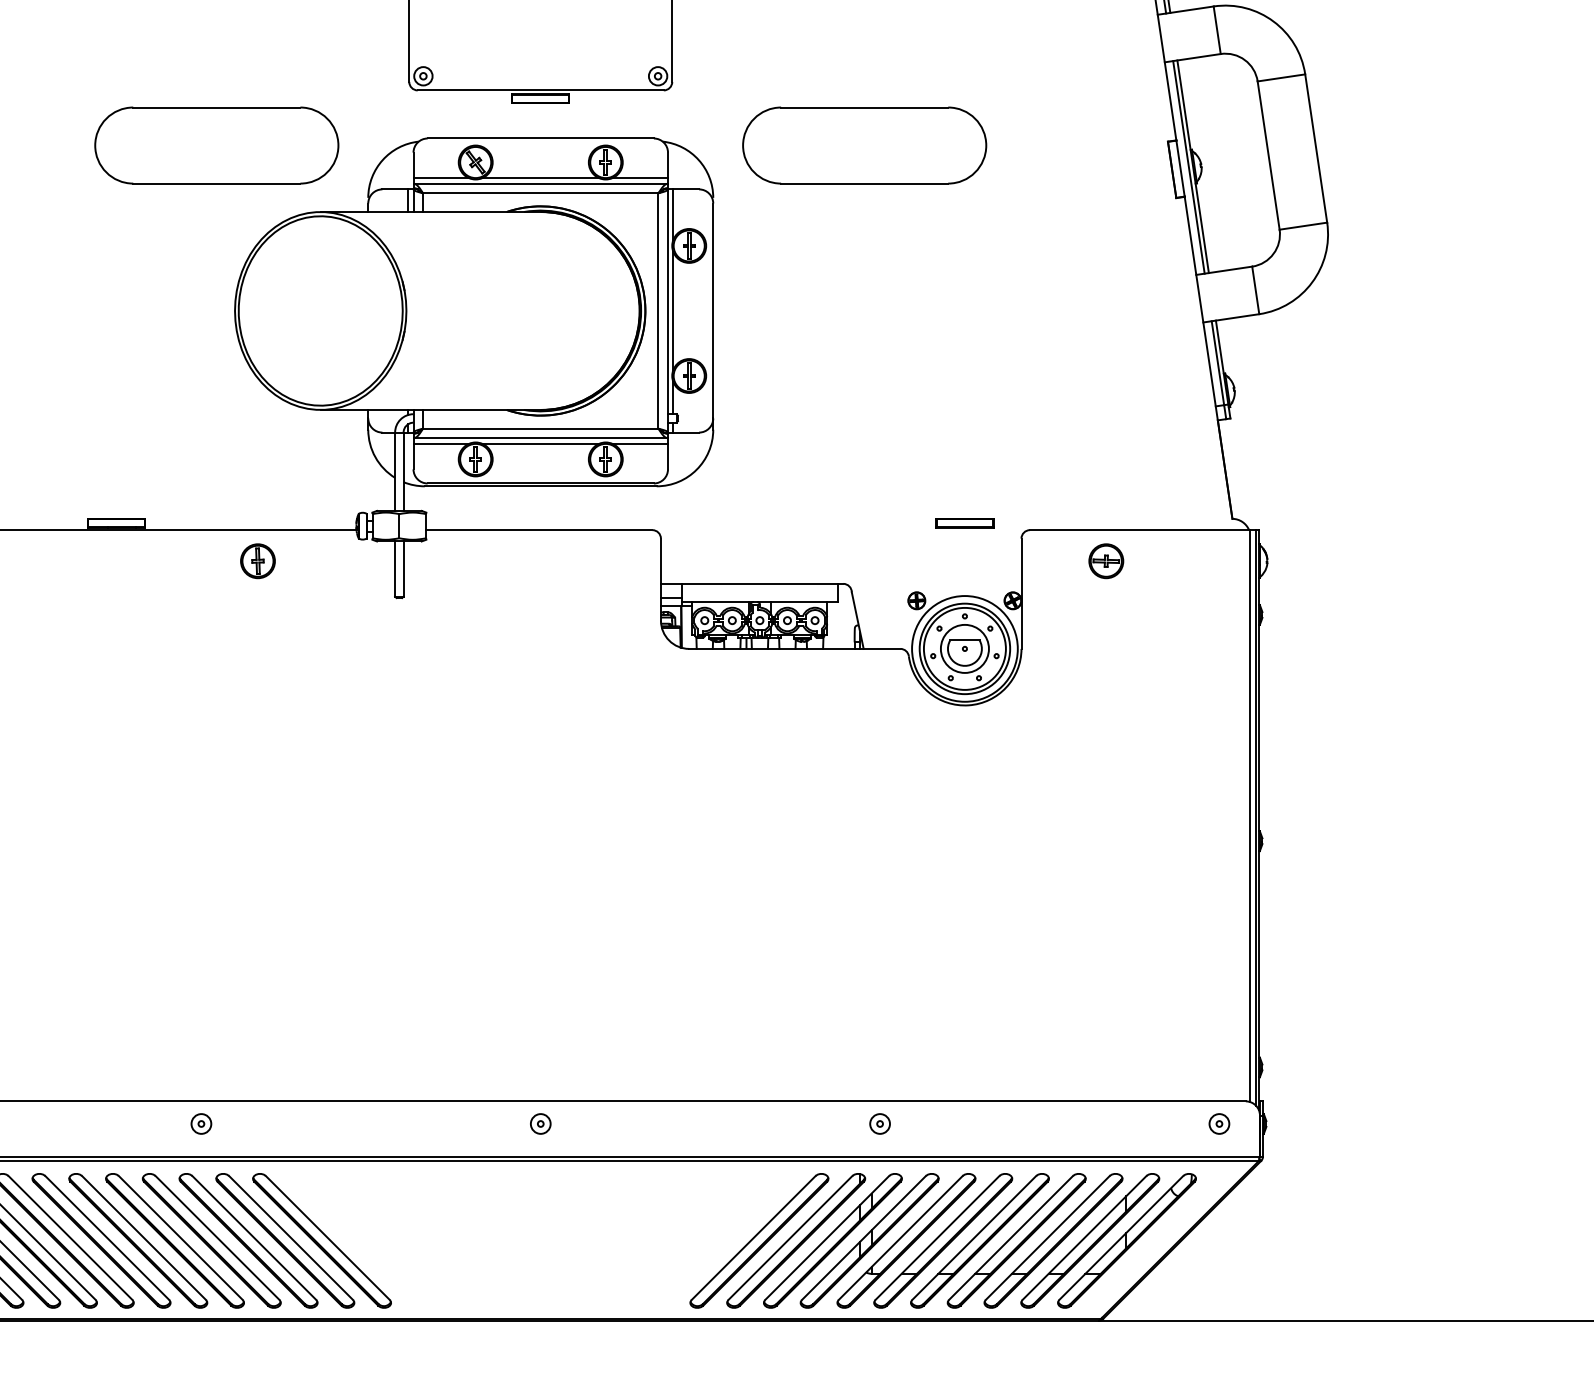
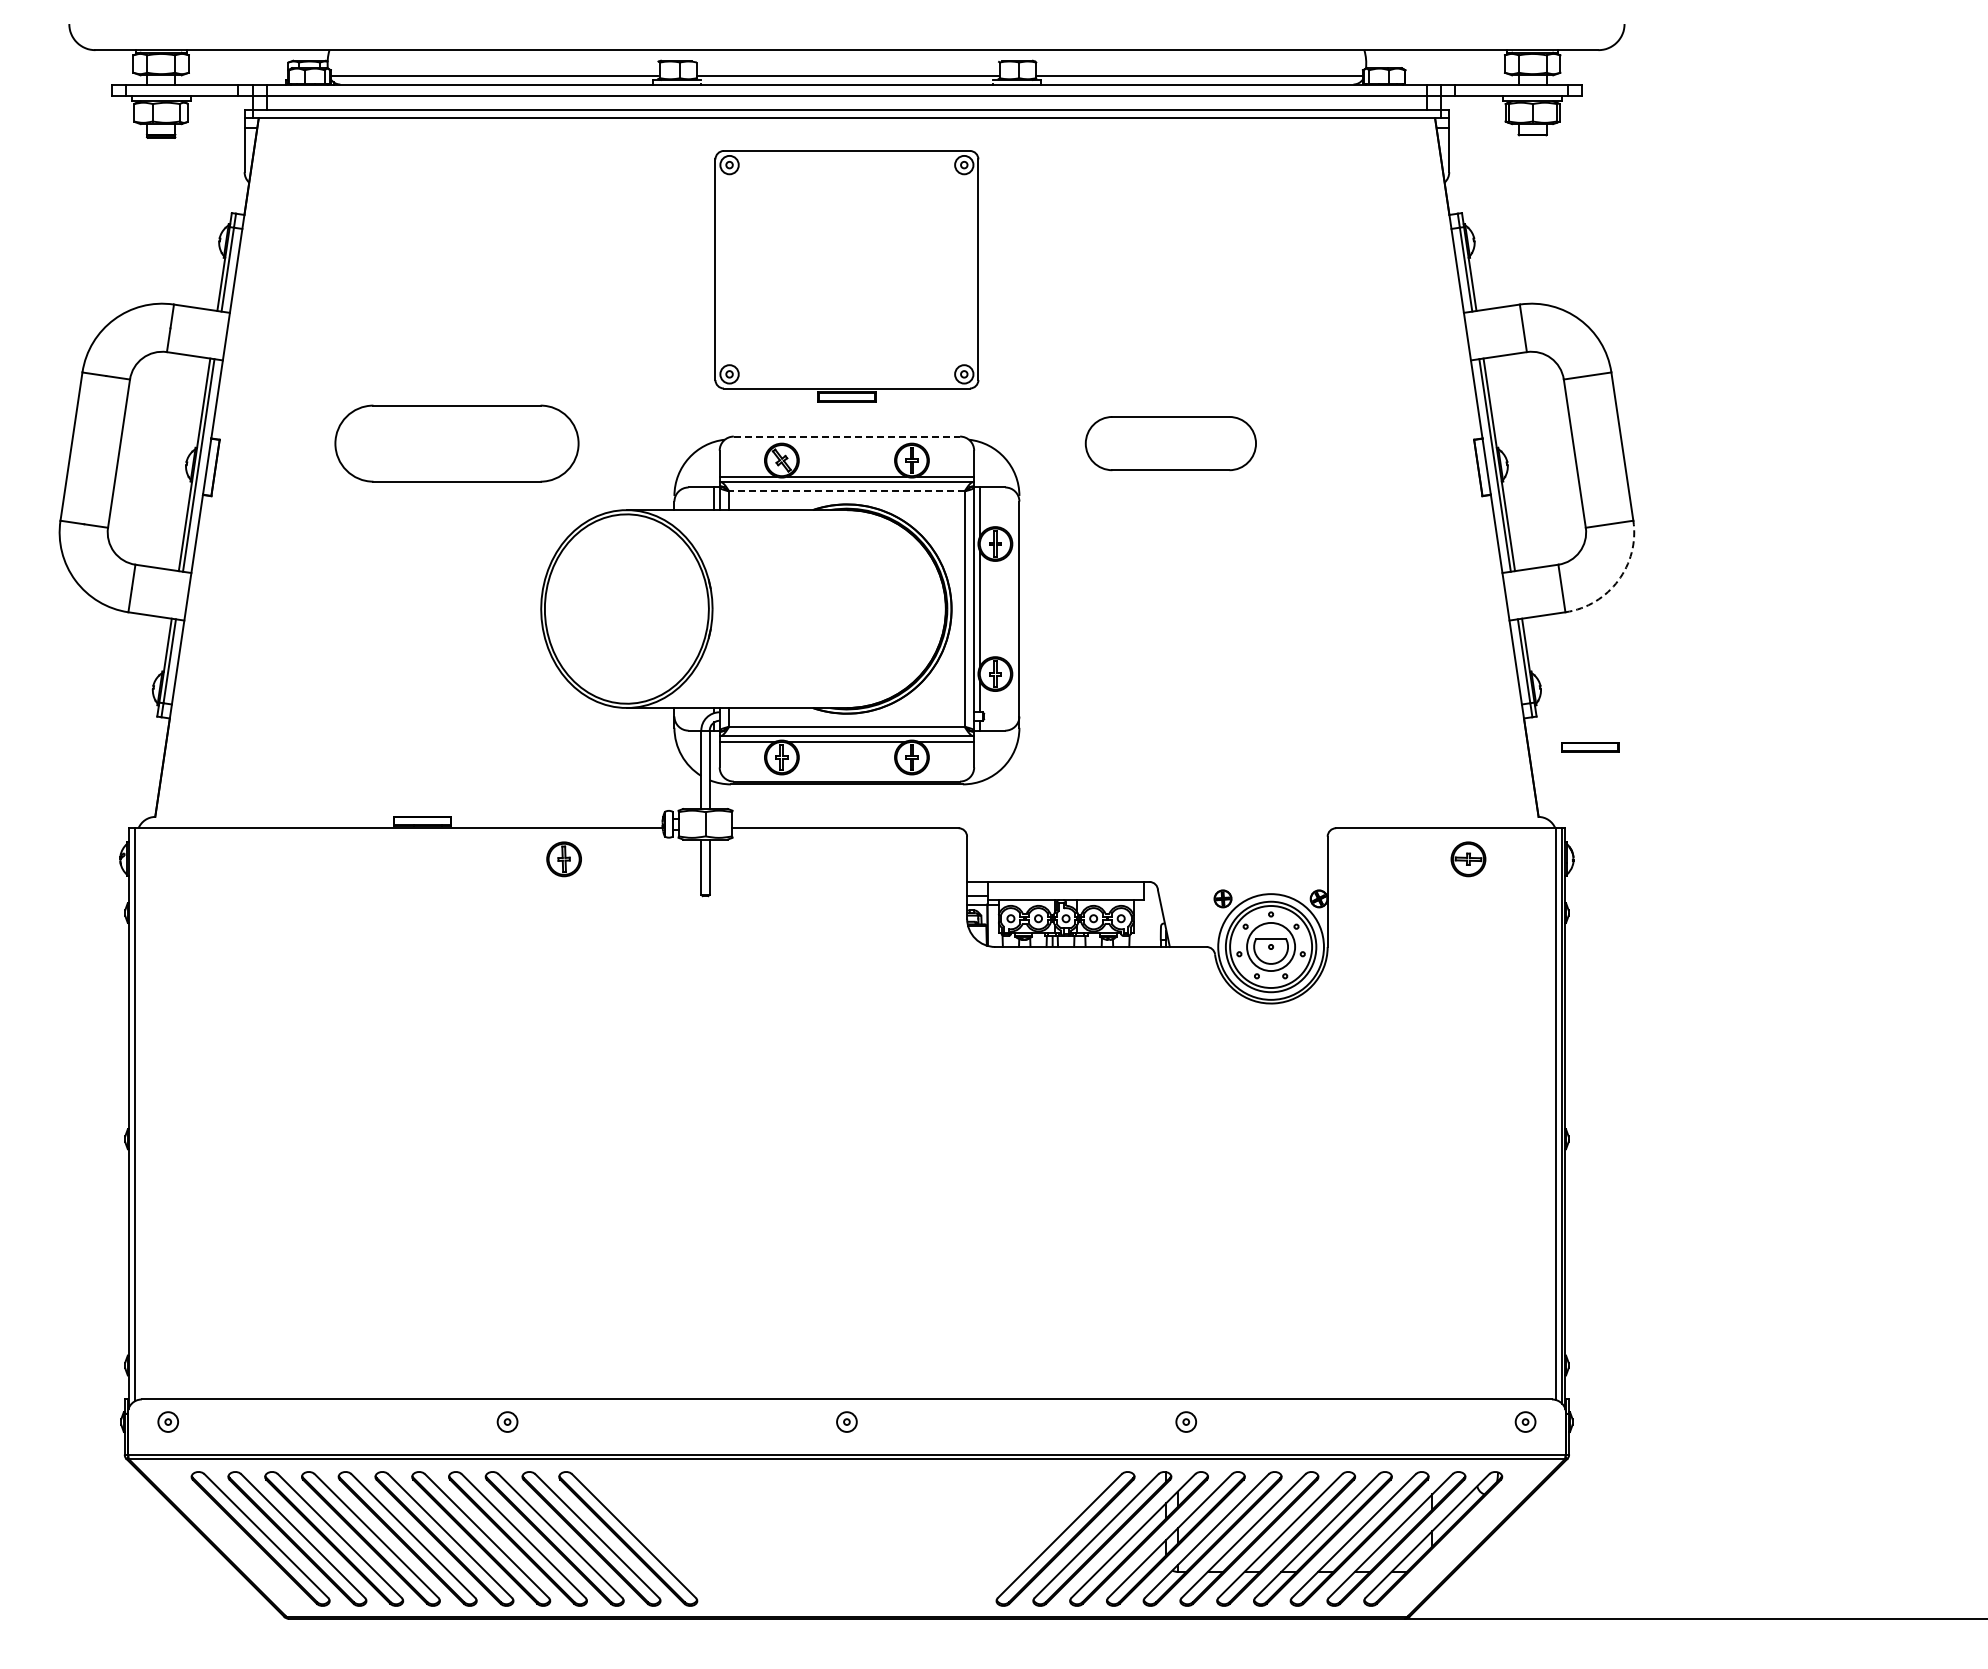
line: (541, 138) -> (847, 436), solid -> dashed
part: (216, 145) -> (456, 443), moved
part: (864, 145) -> (1170, 443), size x0.7
line: (540, 193) -> (846, 491), solid -> dashed
arc: (1312, 282) -> (1618, 580), solid -> dashed
part: (965, 523) -> (1590, 747), moved
part: (1106, 561) -> (1468, 859), moved

